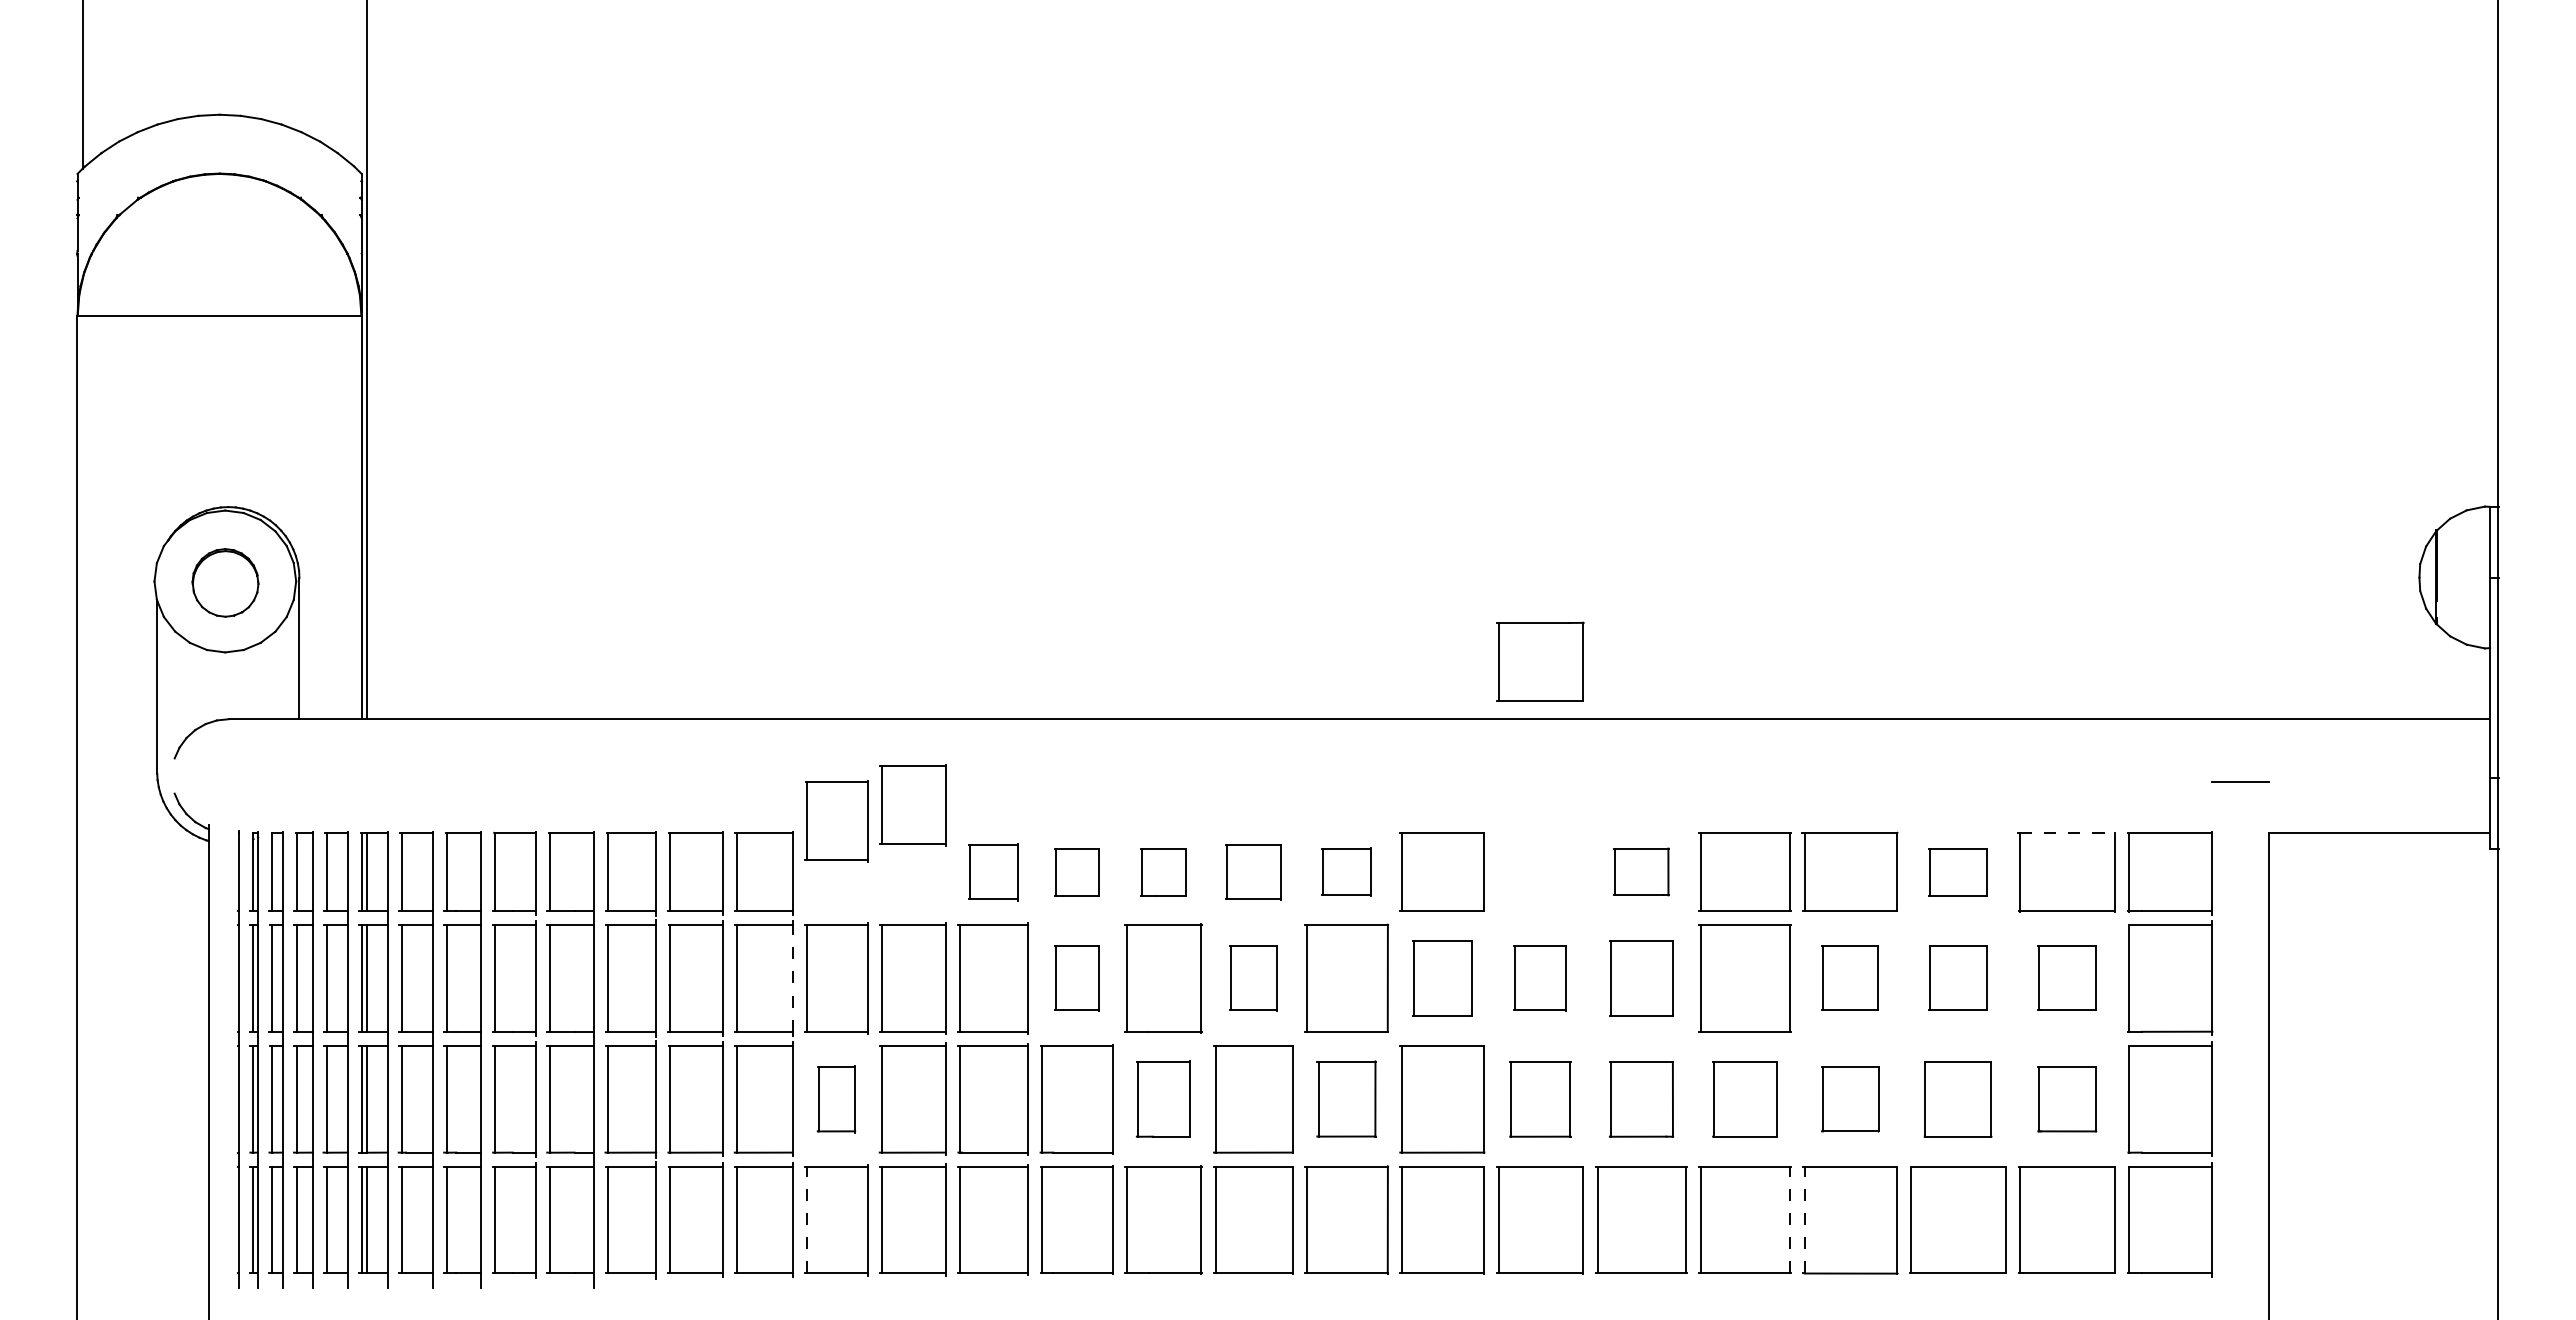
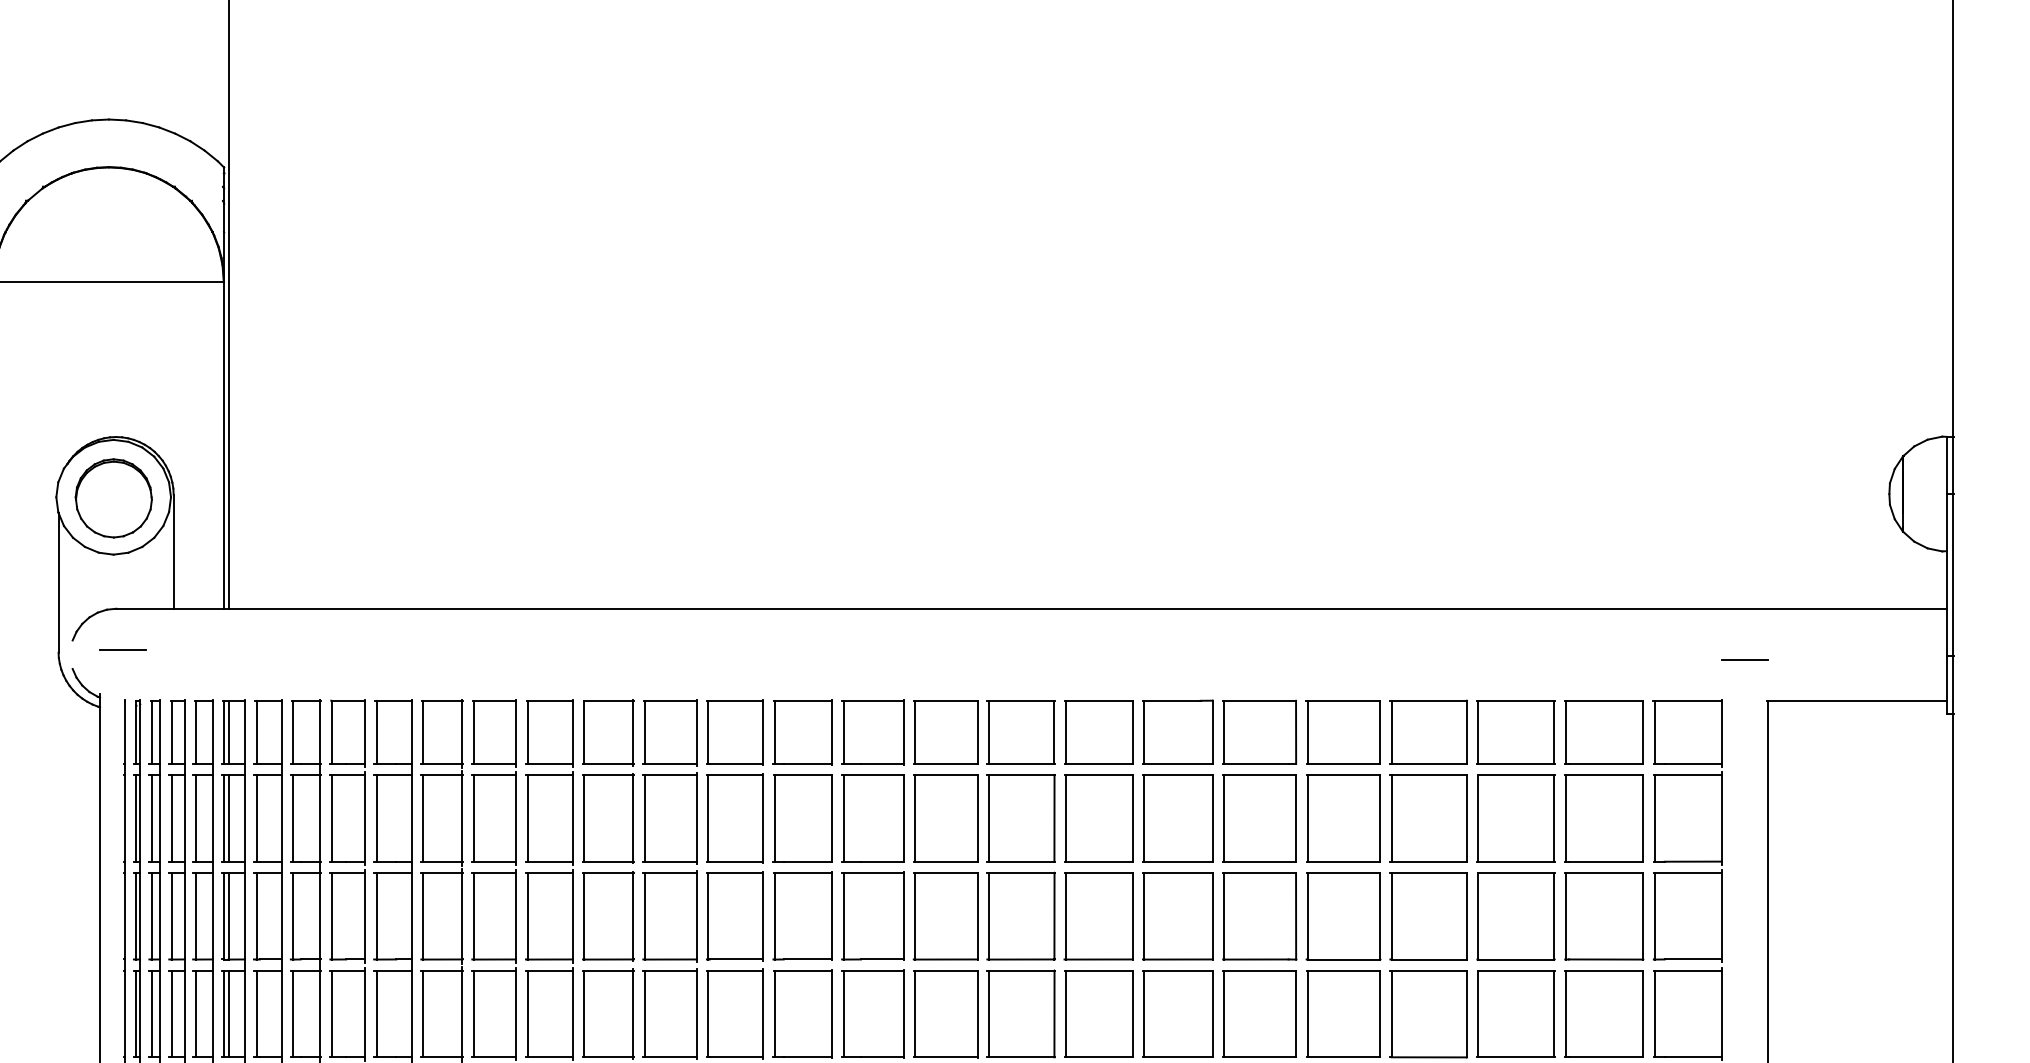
part: (225, 582) -> (113, 498), size x1.43
part: (1540, 661) -> (1178, 731), moved
line: (236, 770) -> (122, 650), added
part: (912, 805) -> (669, 732), moved
part: (836, 821) -> (608, 732), moved
line: (2067, 832) -> (1604, 700), dashed -> solid
part: (1253, 871) -> (945, 731), size x1.43
part: (1346, 871) -> (1021, 731), size x1.67
part: (1641, 871) -> (1259, 731), size x1.67
part: (992, 872) -> (734, 732), size x1.43
part: (1076, 872) -> (802, 732), size x1.67
part: (1163, 872) -> (872, 732), size x1.67
part: (1957, 872) -> (1515, 732), size x1.67
line: (792, 977) -> (572, 817), dashed -> solid
part: (1076, 978) -> (802, 818), size x1.67
part: (1253, 978) -> (945, 818), size x1.67
part: (1441, 978) -> (1097, 818), size x1.43
part: (1539, 978) -> (1177, 818), size x1.67
part: (1641, 978) -> (1259, 818), size x1.43
part: (1849, 978) -> (1428, 818), size x1.67
part: (1957, 978) -> (1515, 818), size x1.67
part: (2066, 978) -> (1603, 818), size x1.67
part: (1346, 1098) -> (1021, 915), size x1.43
part: (836, 1099) -> (608, 916), size x1.67
part: (1163, 1099) -> (872, 916), size x1.43
part: (1540, 1099) -> (1178, 916), size x1.43
part: (1641, 1099) -> (1259, 916), size x1.43
part: (1744, 1099) -> (1343, 916), size x1.43
part: (1850, 1099) -> (1428, 916), size x1.67
part: (1957, 1099) -> (1515, 916), size x1.43
part: (2067, 1099) -> (1604, 916), size x1.67
line: (806, 1219) -> (584, 1013), dashed -> solid
line: (1790, 1219) -> (1380, 1013), dashed -> solid
line: (1804, 1219) -> (1391, 1013), dashed -> solid

